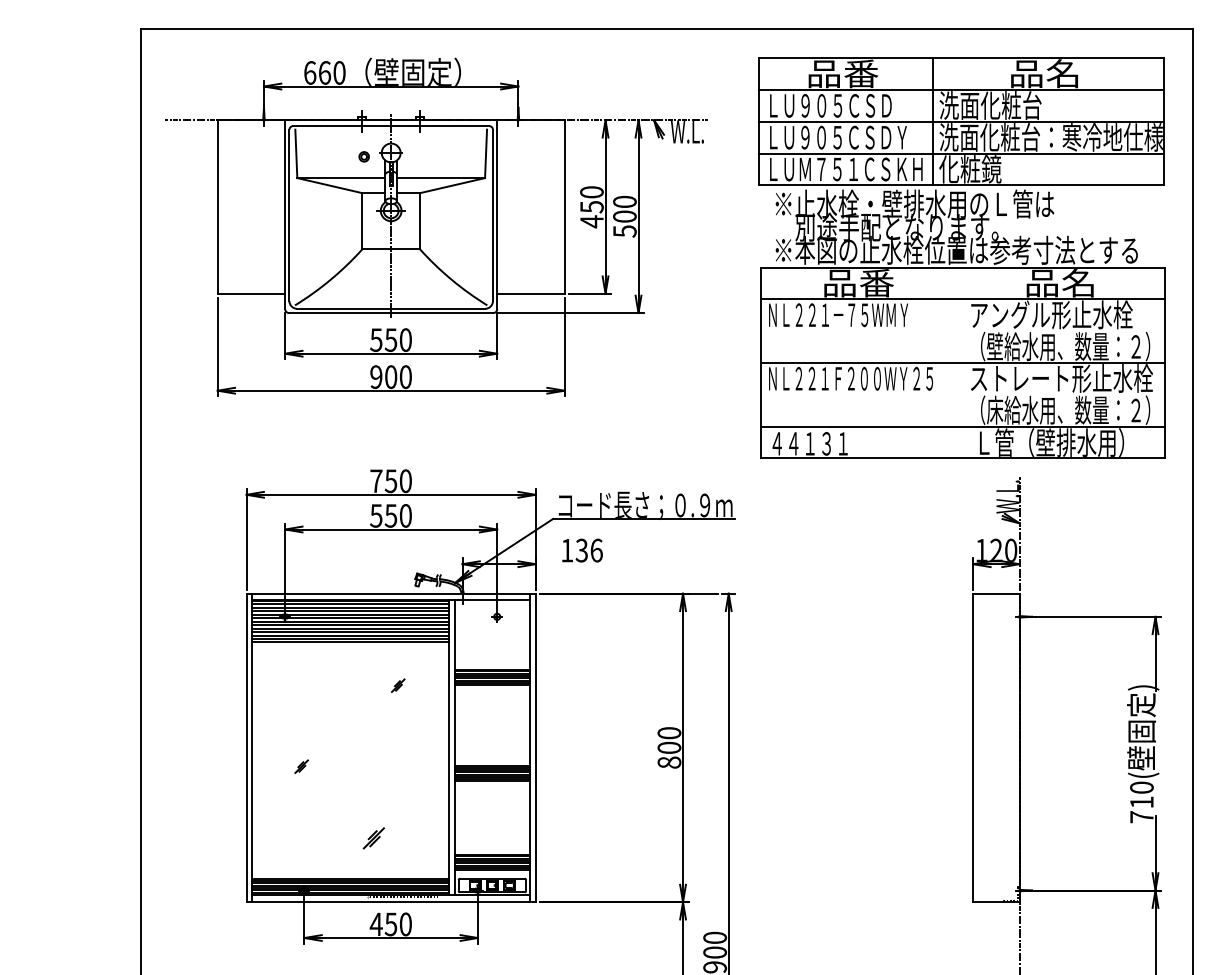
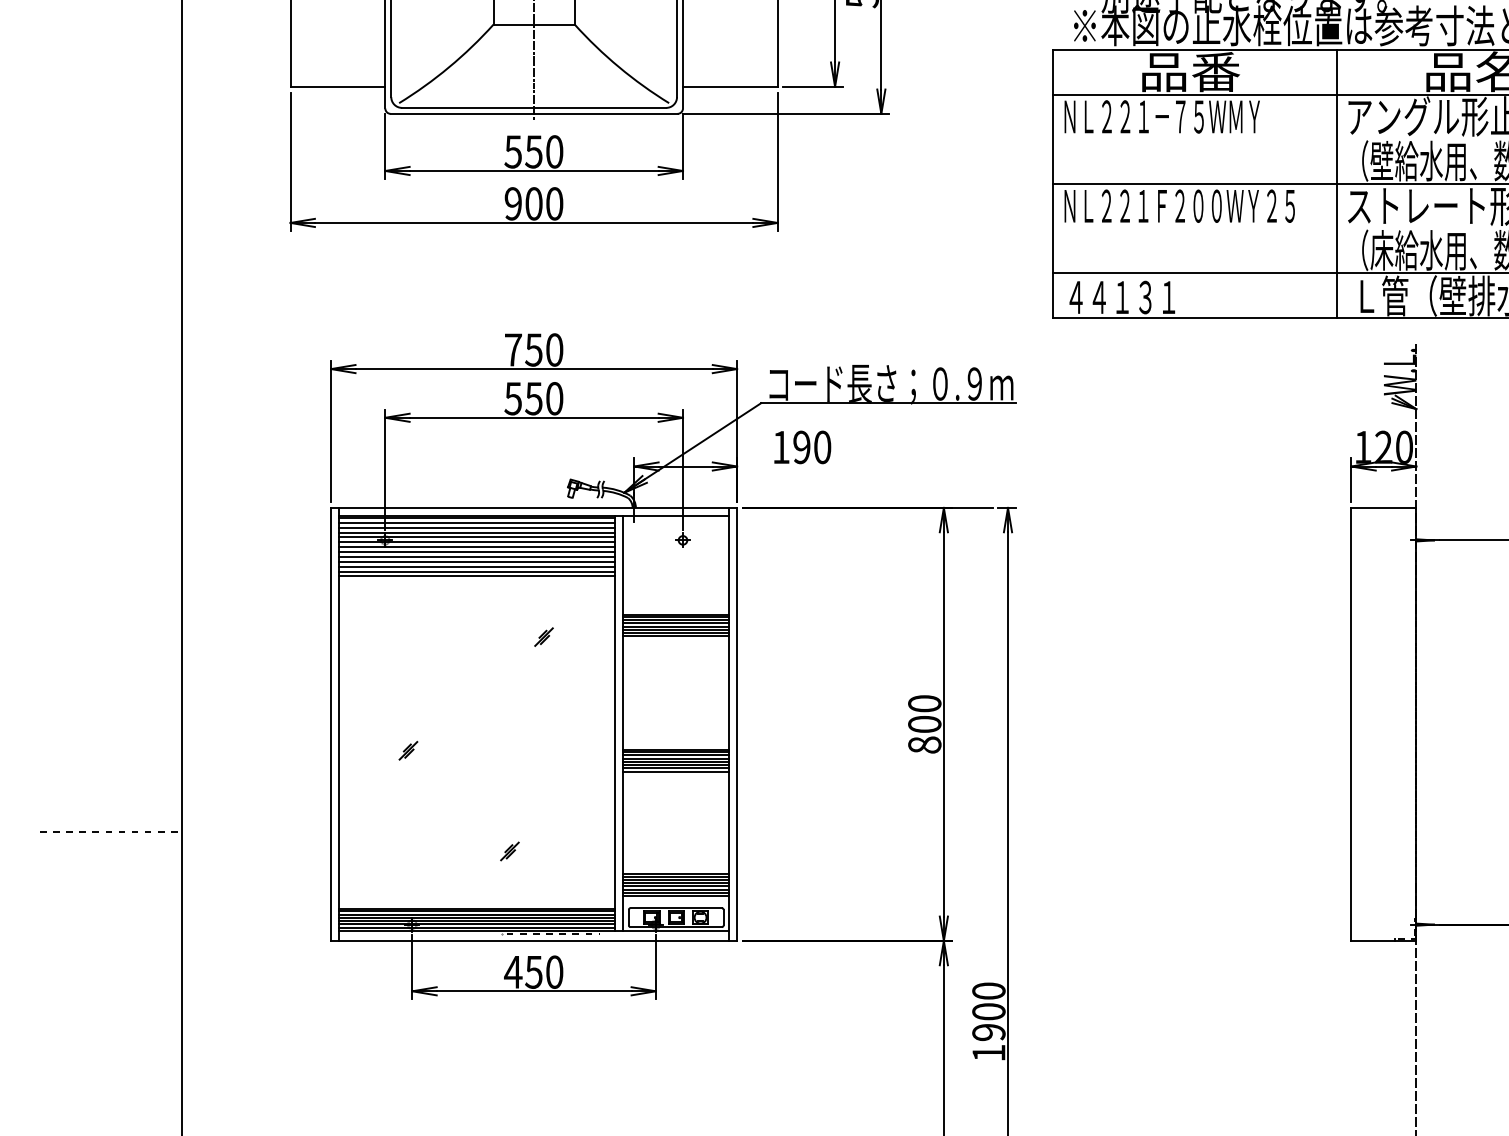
line: (962, 362) -> (1336, 183), added
text: (588, 550) -> (811, 447), 136 -> 190
line: (88, 824) -> (109, 831), added
part: (373, 838) -> (509, 851), size x0.62

